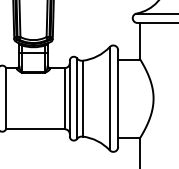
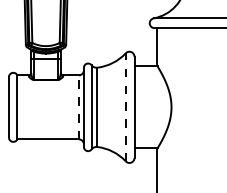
line: (64, 97) -> (78, 106), solid -> dashed
line: (109, 97) -> (125, 106), solid -> dashed

